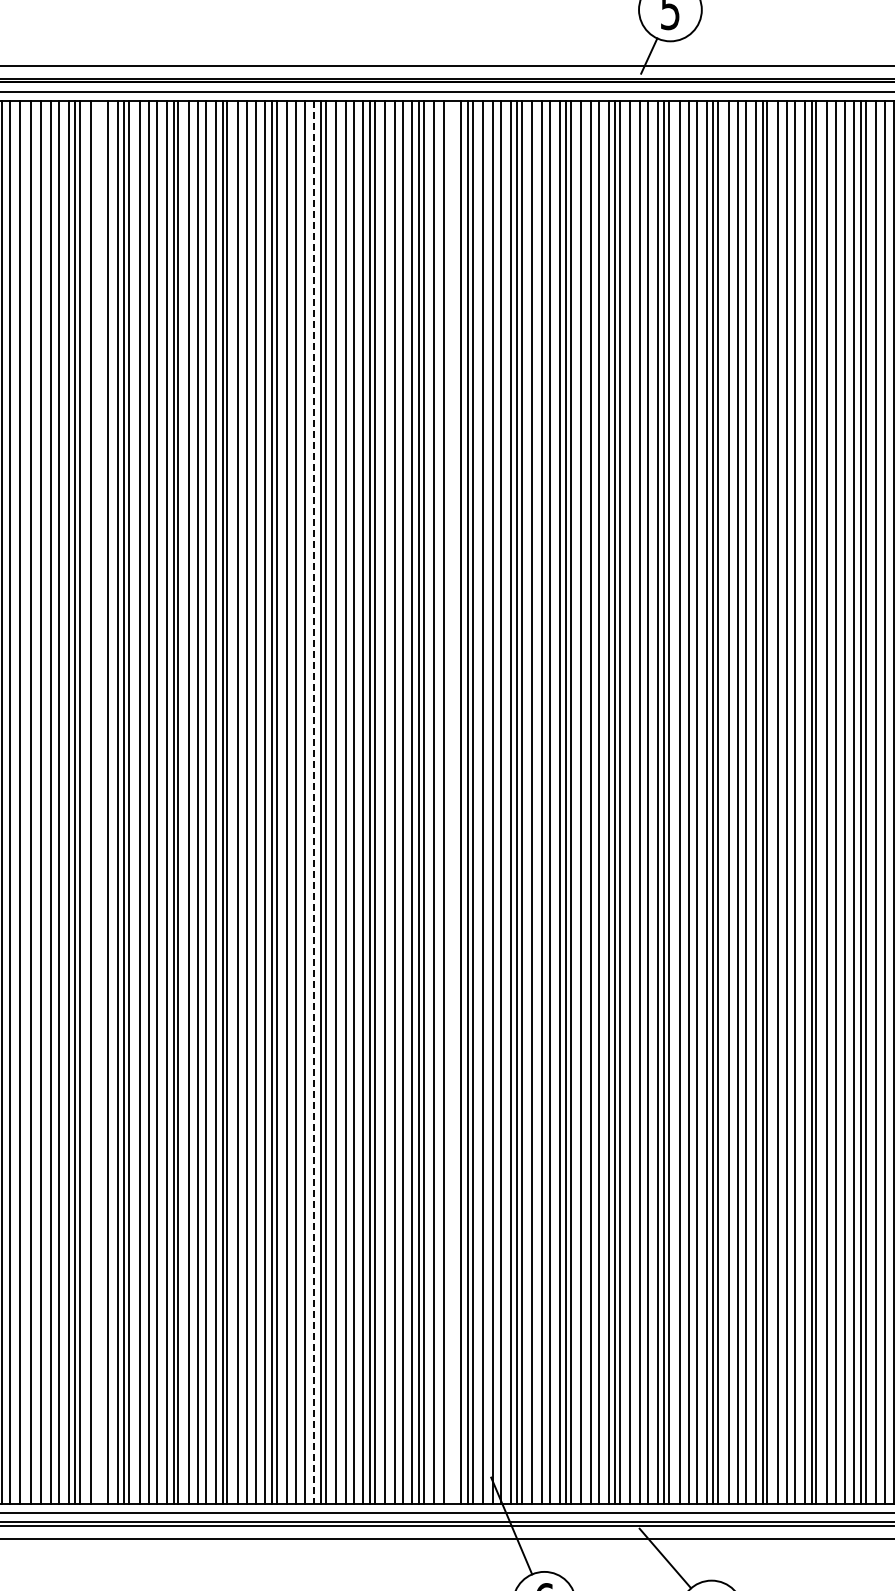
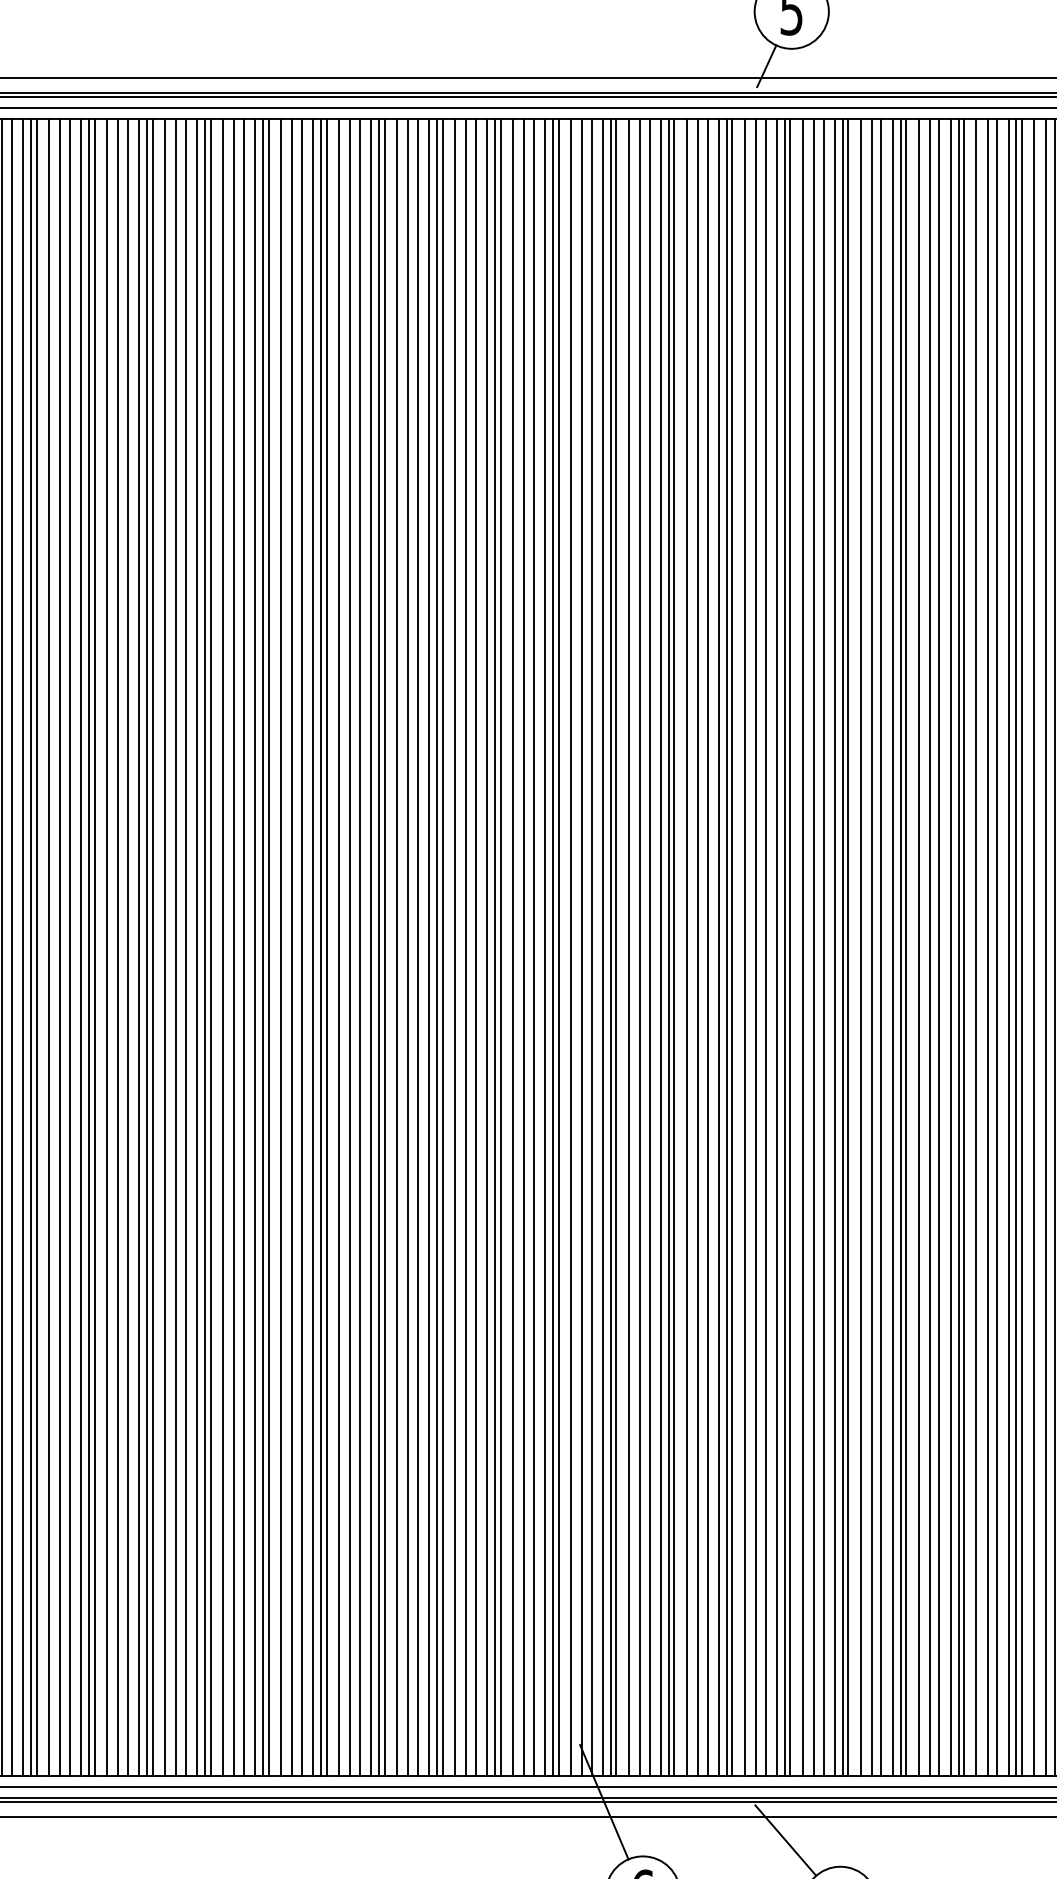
line: (26, 802) -> (31, 947), added
line: (100, 802) -> (118, 947), added
line: (451, 802) -> (533, 947), added
line: (314, 803) -> (371, 948), dashed -> solid

